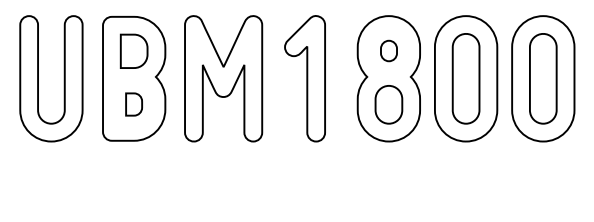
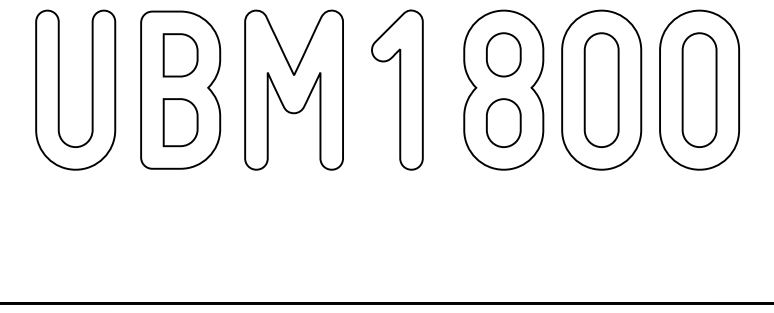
part: (388, 50) -> (503, 54), size x1.67
part: (134, 104) -> (180, 122), size x1.67

